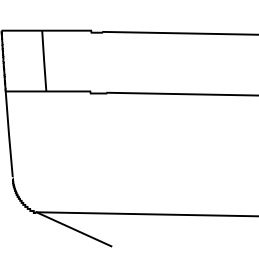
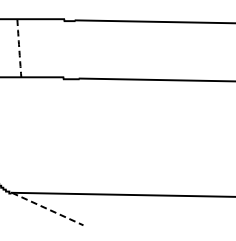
arc: (44, 61) -> (19, 48), solid -> dashed
line: (74, 229) -> (48, 209), solid -> dashed

